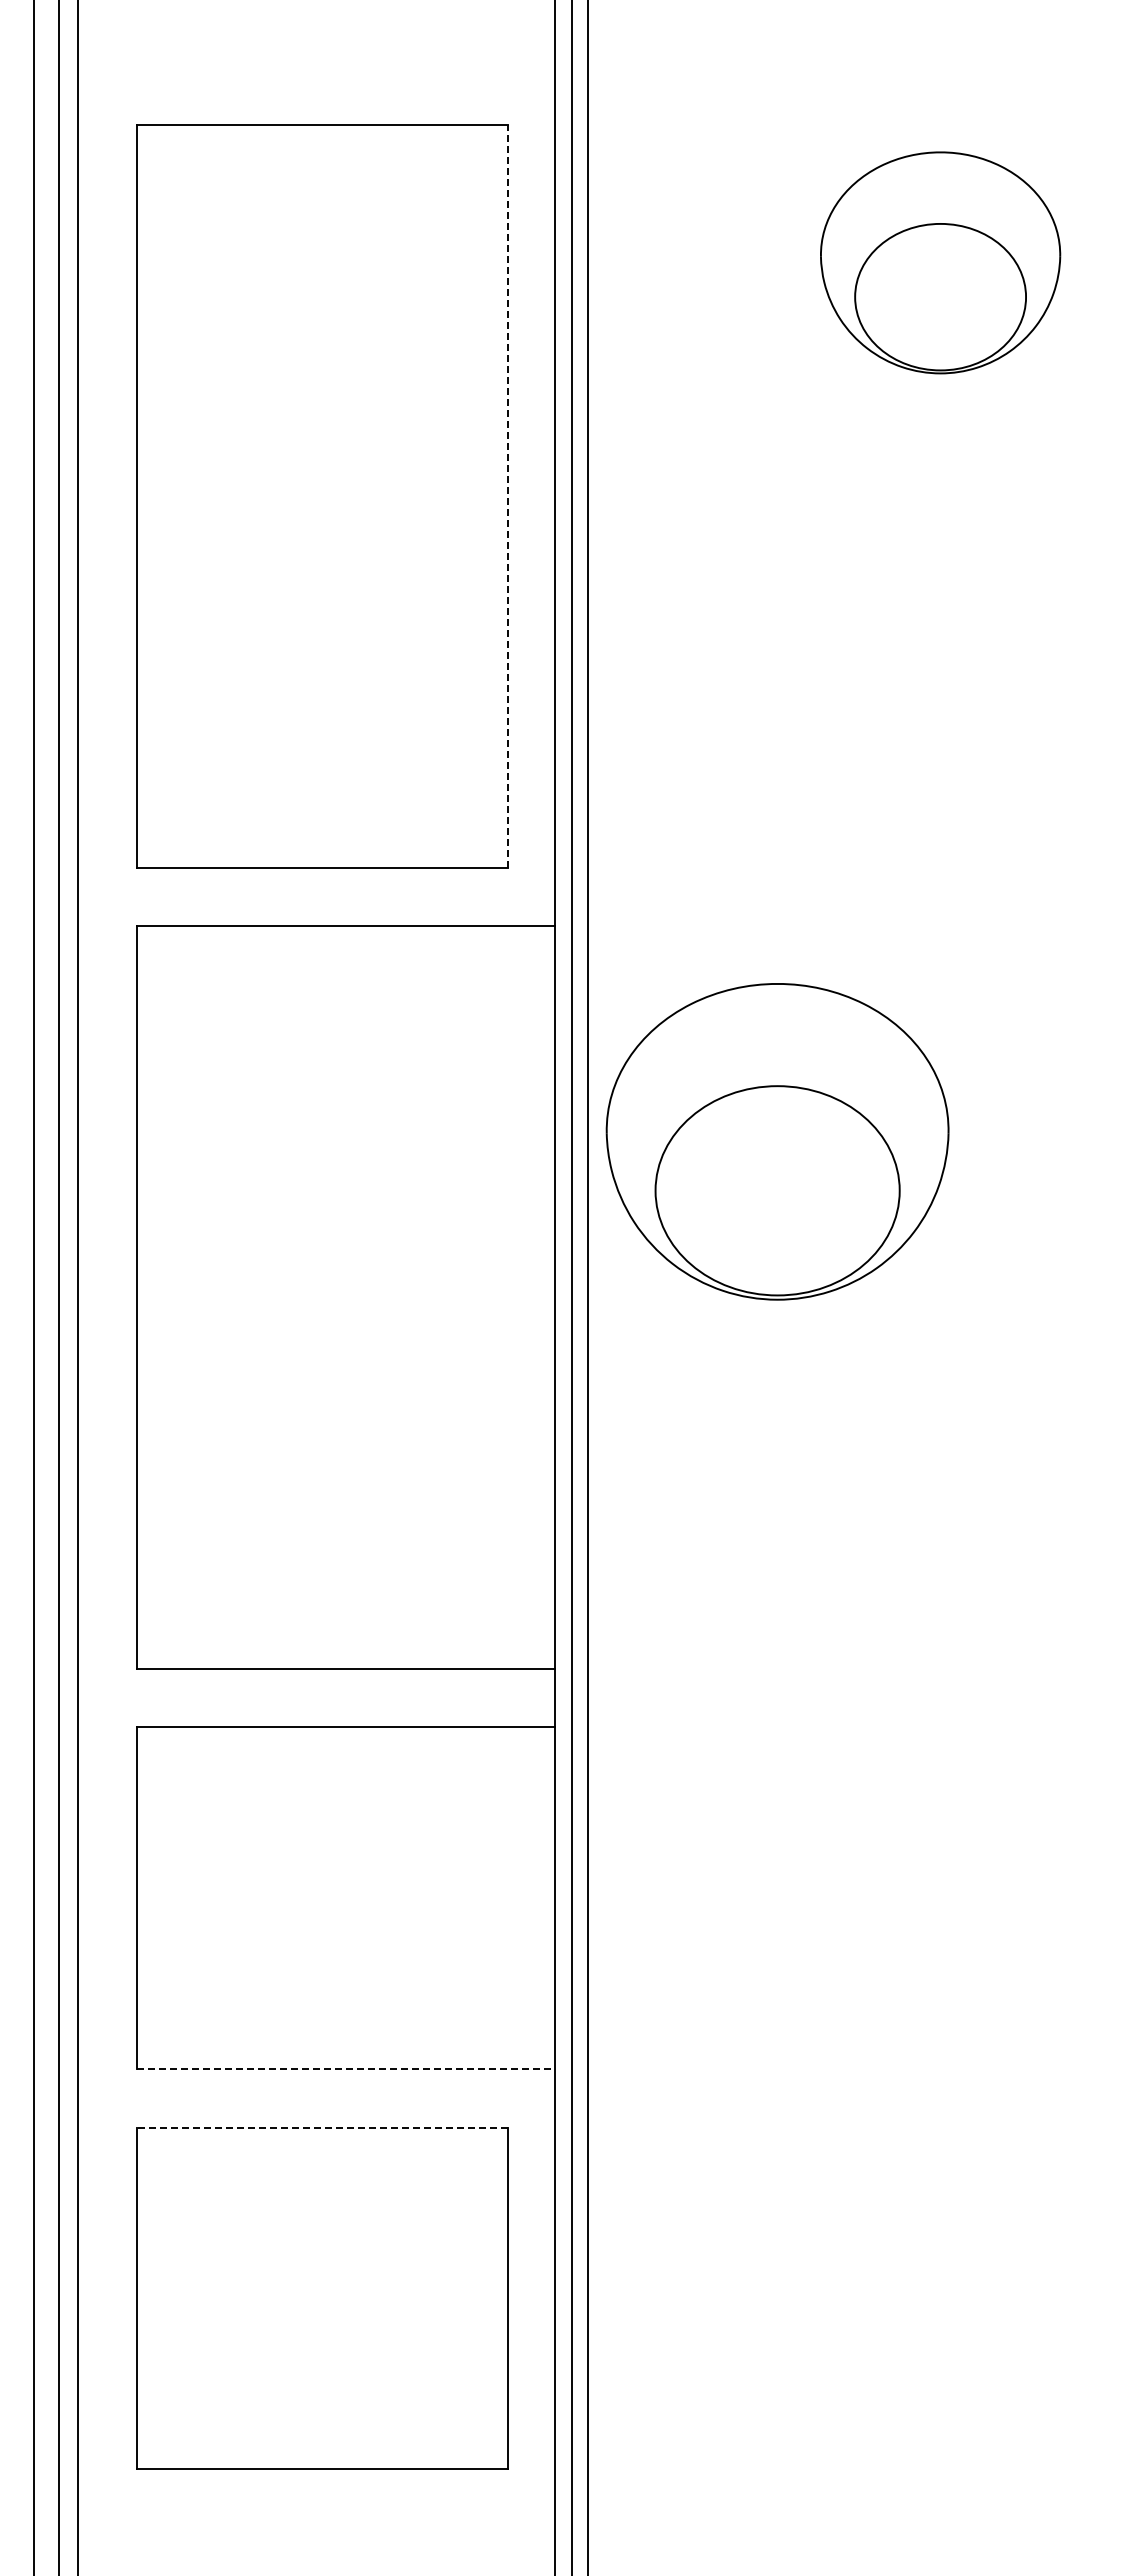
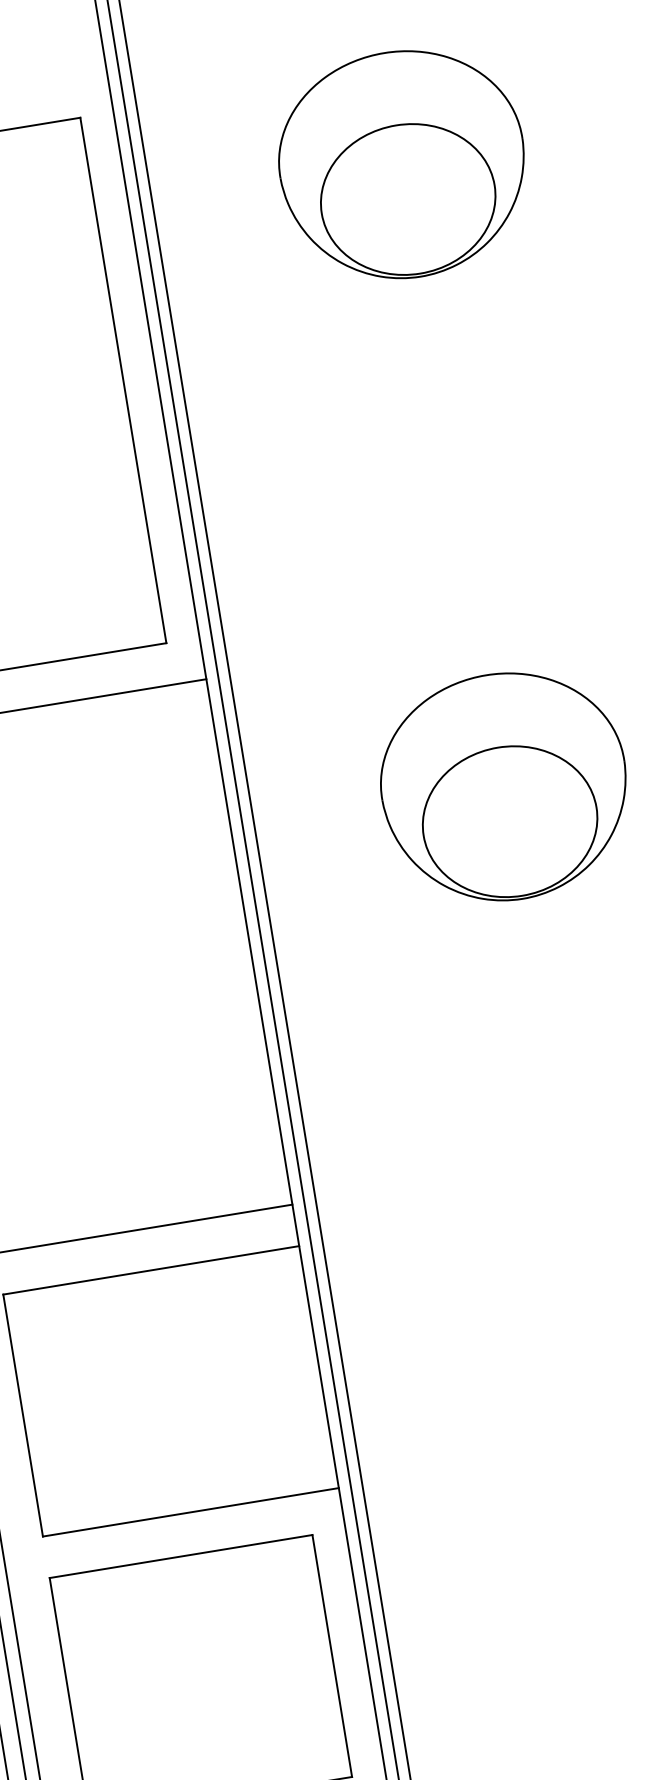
part: (940, 262) -> (402, 164), size x1.43
line: (507, 496) -> (123, 380), dashed -> solid
part: (777, 1141) -> (504, 786), moved
line: (346, 2068) -> (191, 1511), dashed -> solid
line: (322, 2127) -> (181, 1556), dashed -> solid

